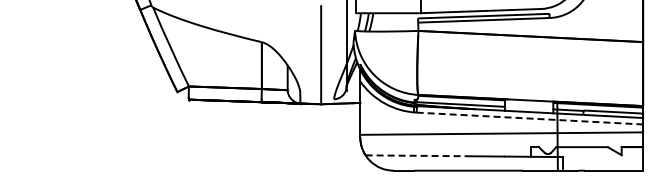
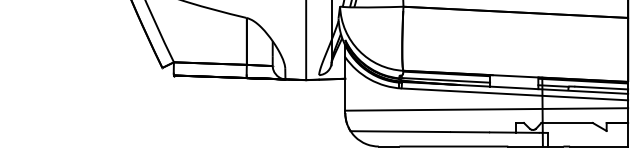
line: (530, 118) -> (515, 94), dashed -> solid
line: (415, 155) -> (400, 131), dashed -> solid

